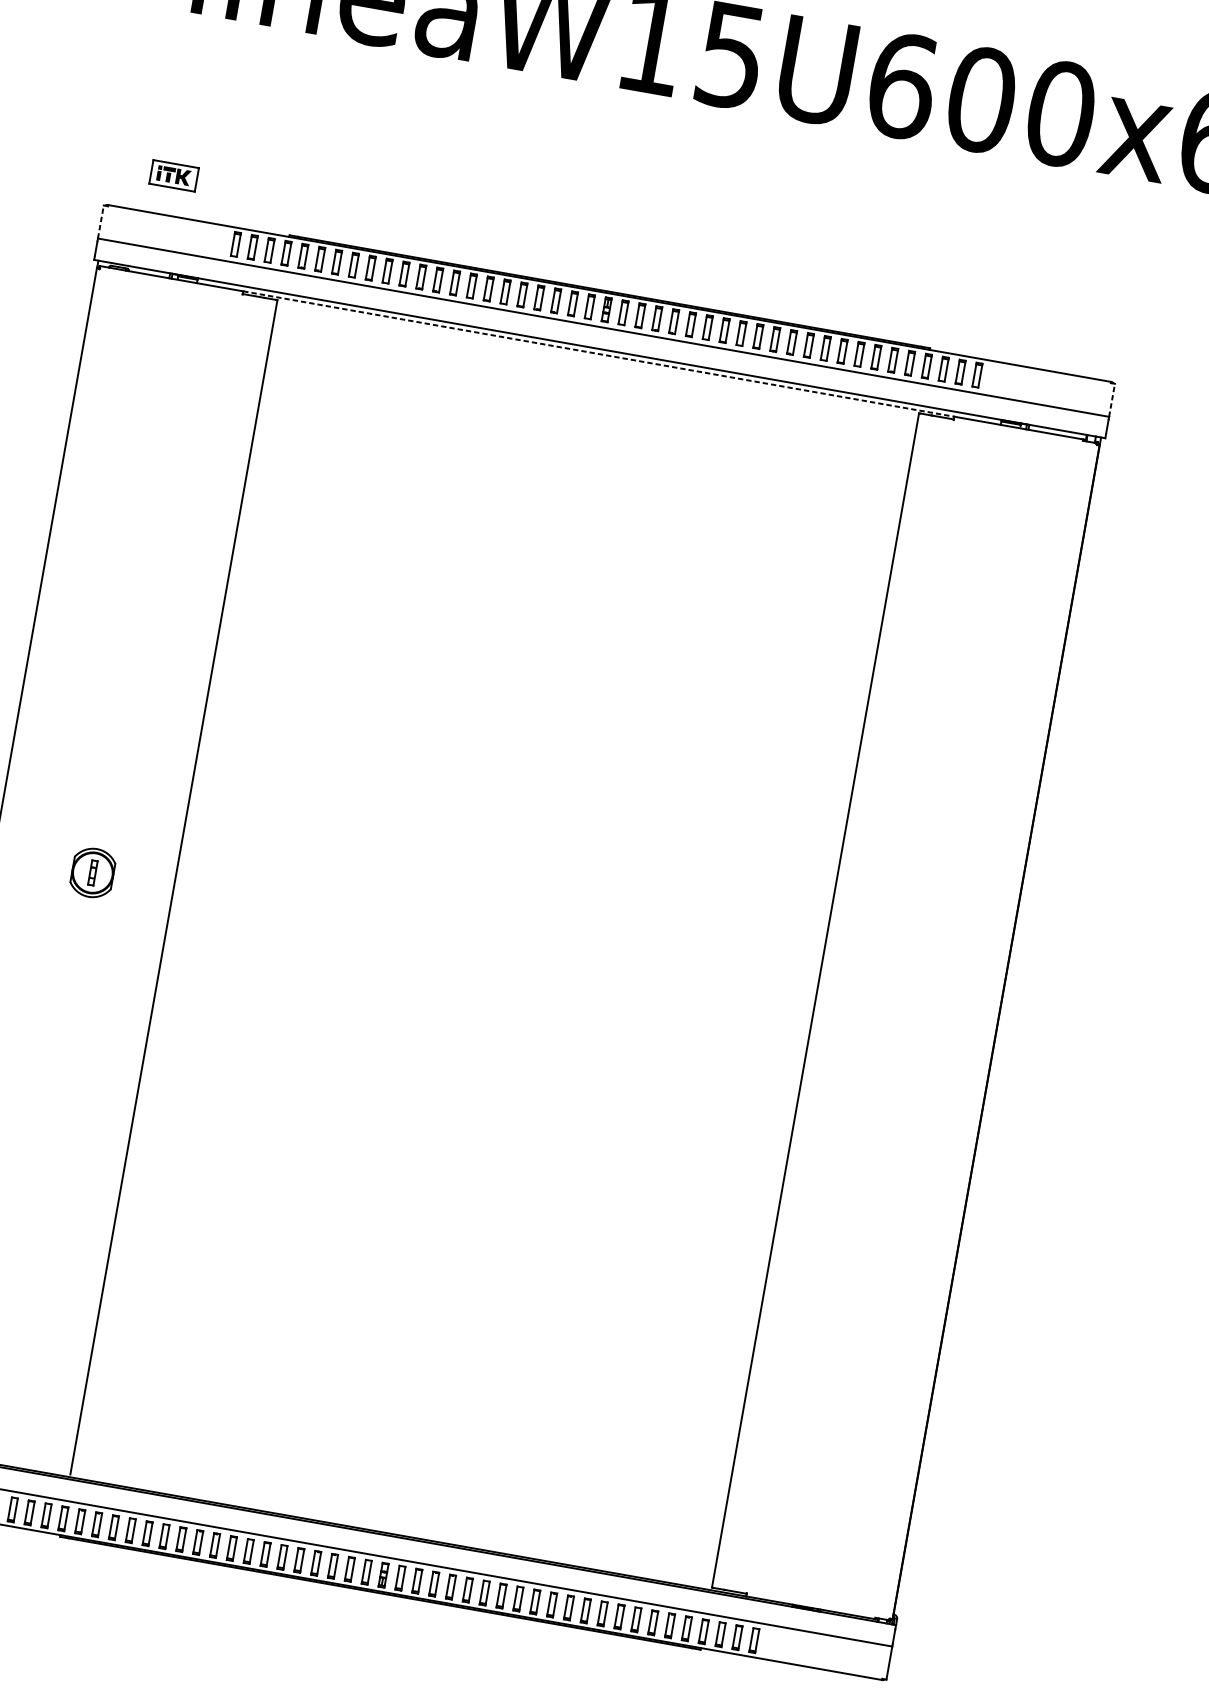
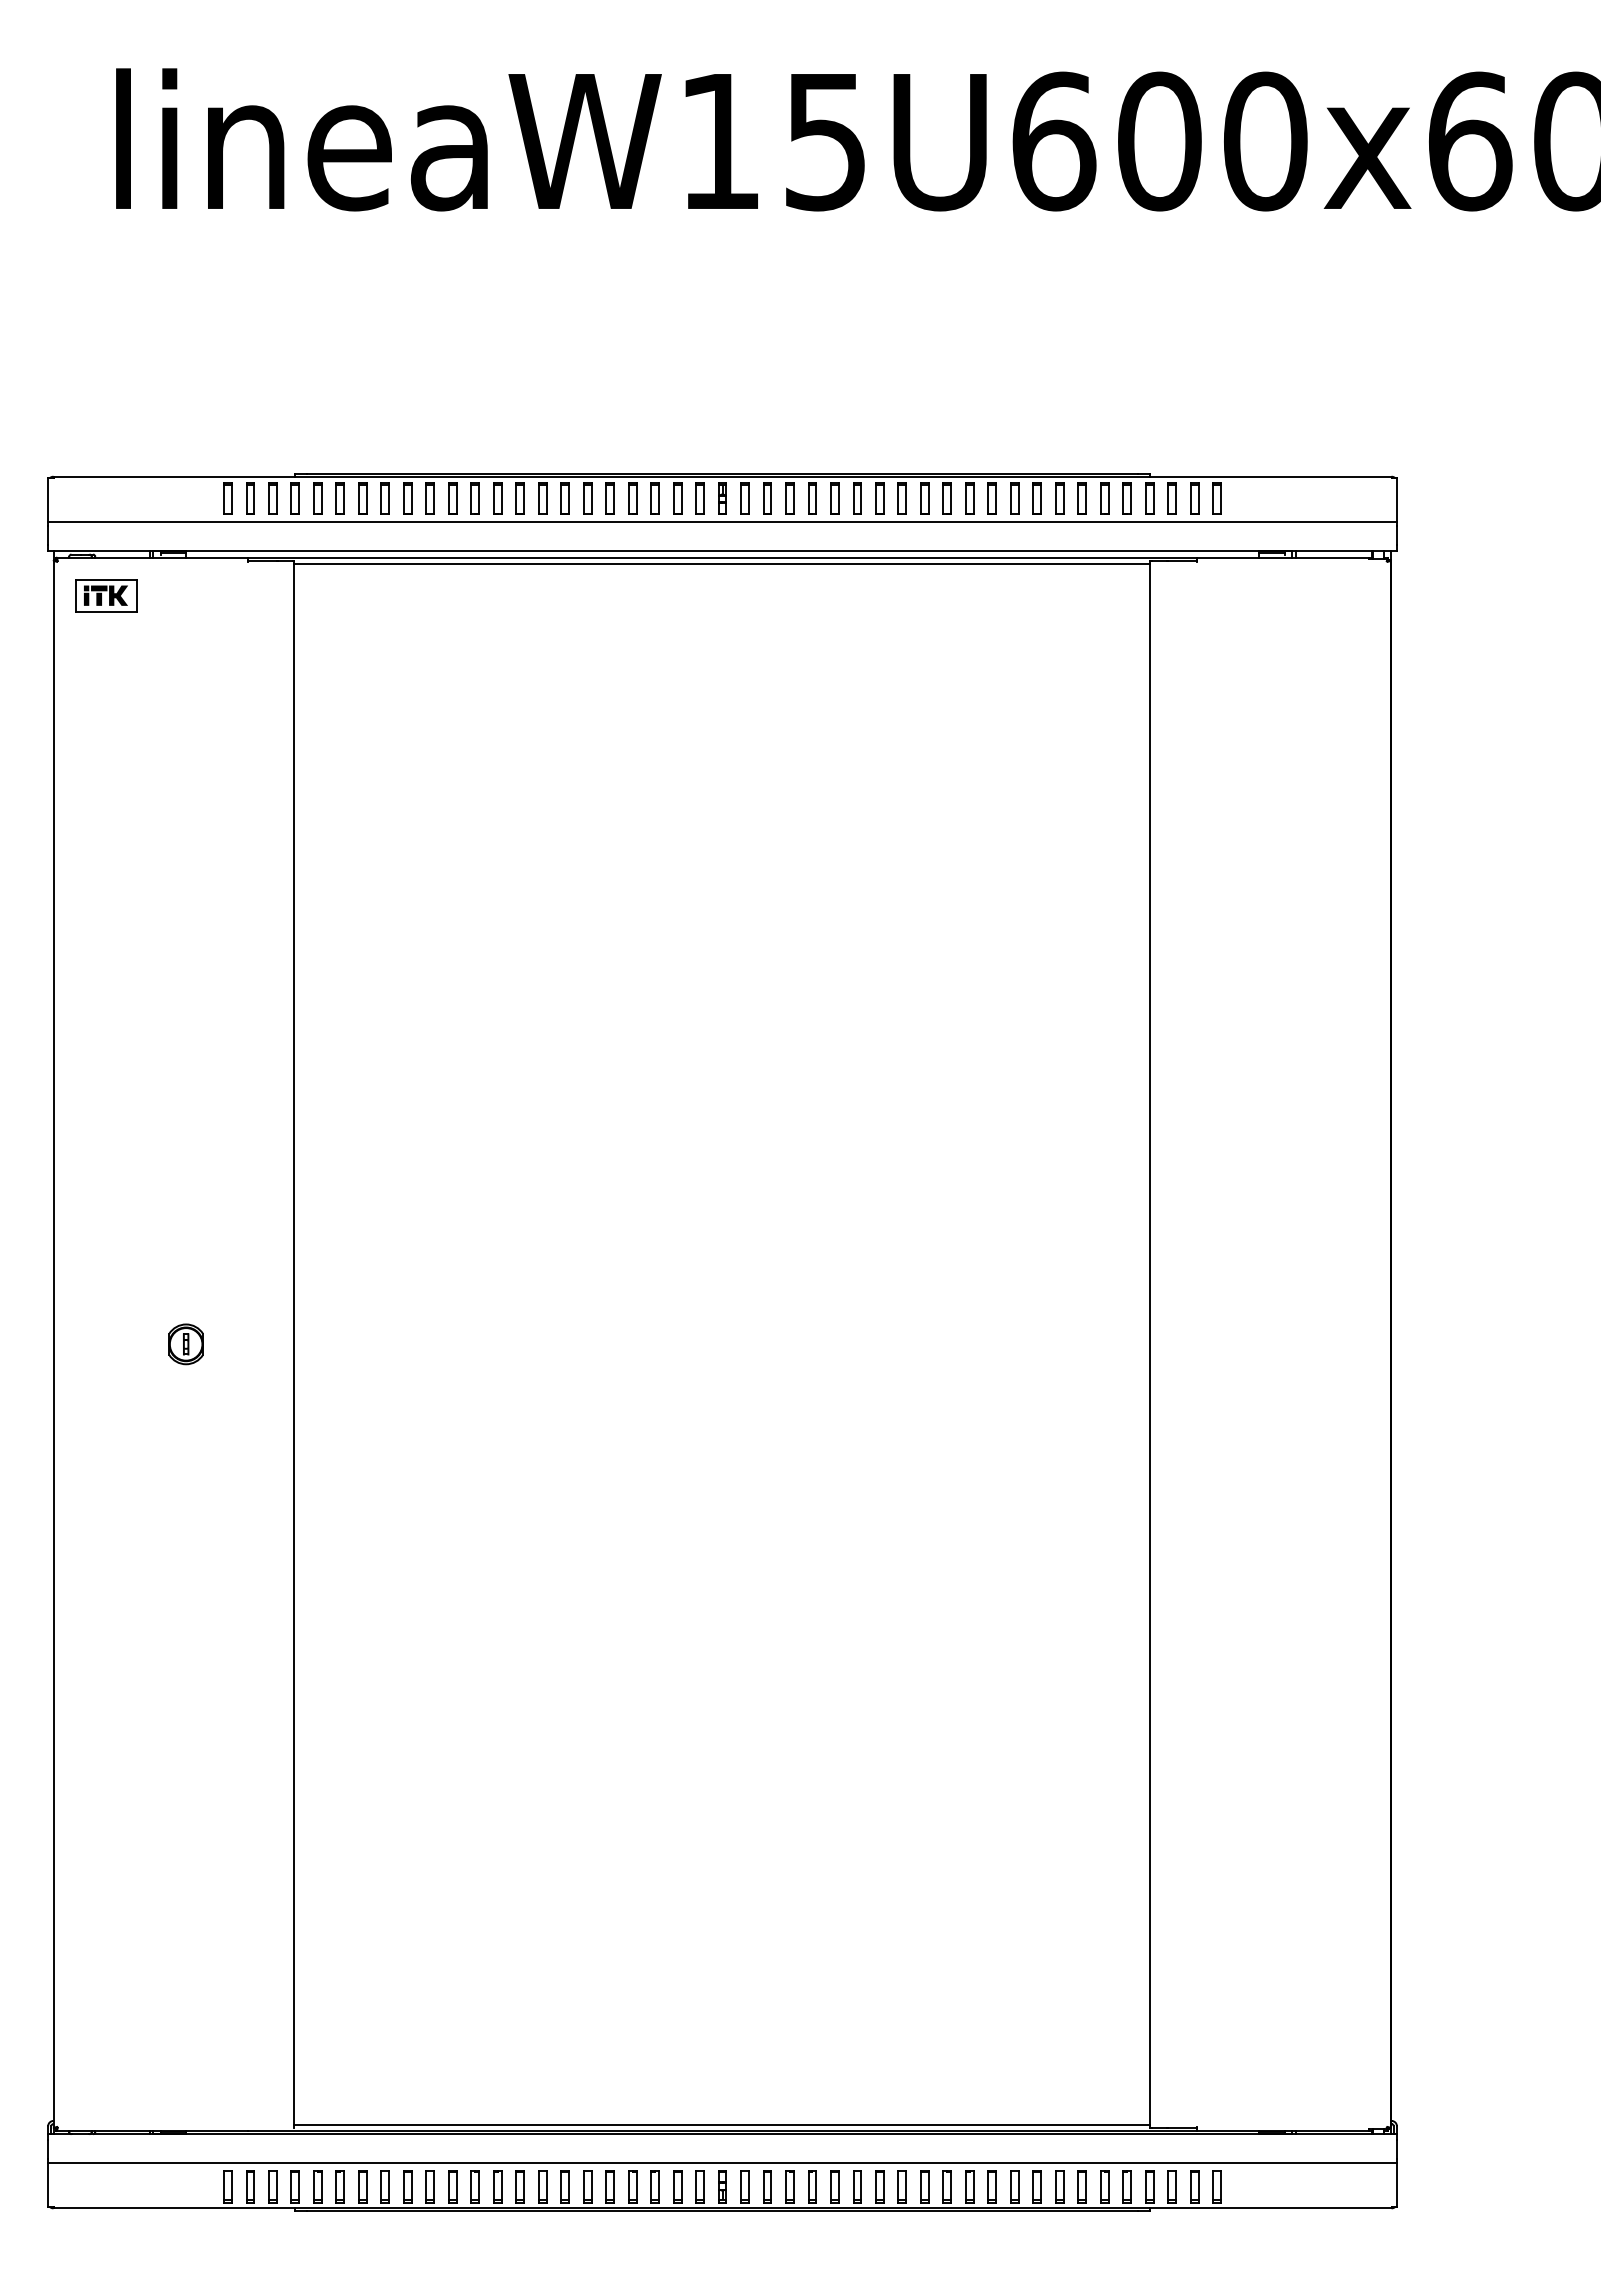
part: (174, 175) -> (106, 595), moved
line: (101, 221) -> (48, 499), dashed -> solid
line: (598, 354) -> (722, 557), dashed -> solid
line: (597, 359) -> (722, 564), added
line: (1111, 399) -> (1396, 499), dashed -> solid
part: (92, 873) -> (185, 1344), size x0.62
line: (391, 1528) -> (722, 2124), added

